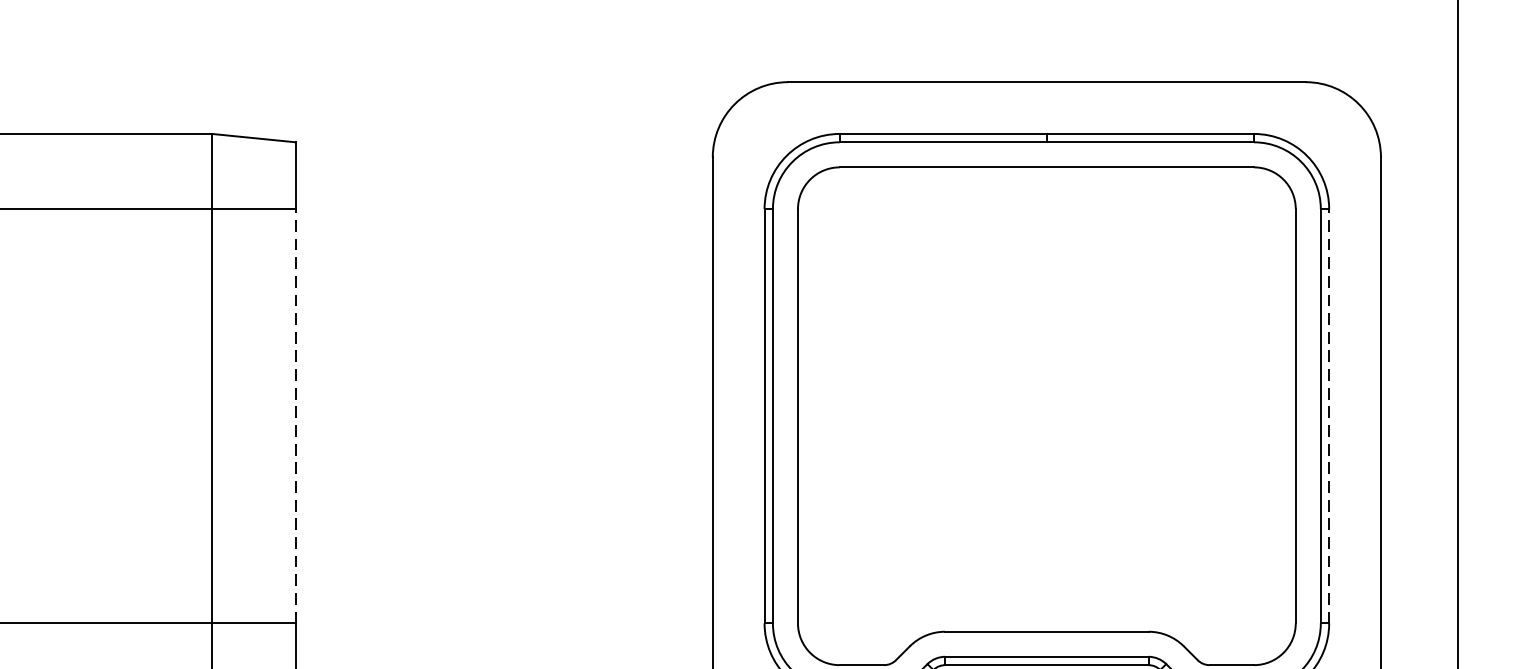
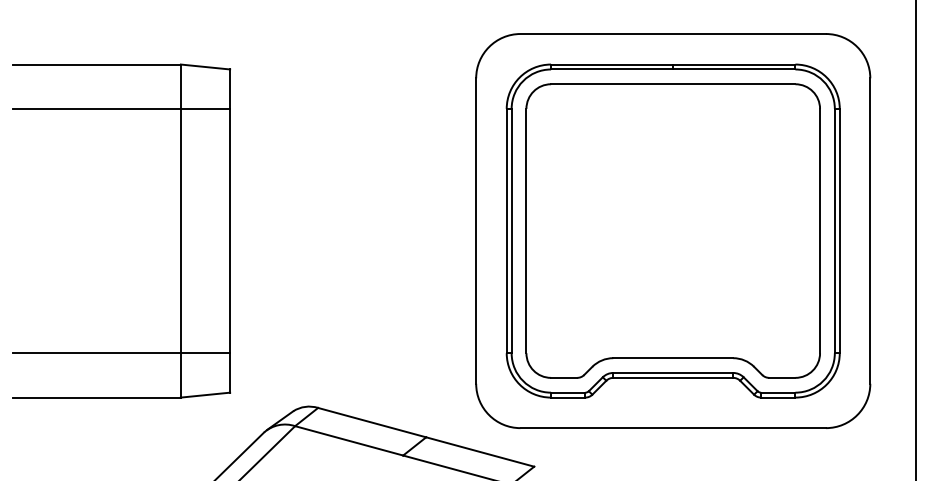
line: (296, 415) -> (230, 230), dashed -> solid
line: (1328, 415) -> (839, 230), dashed -> solid

